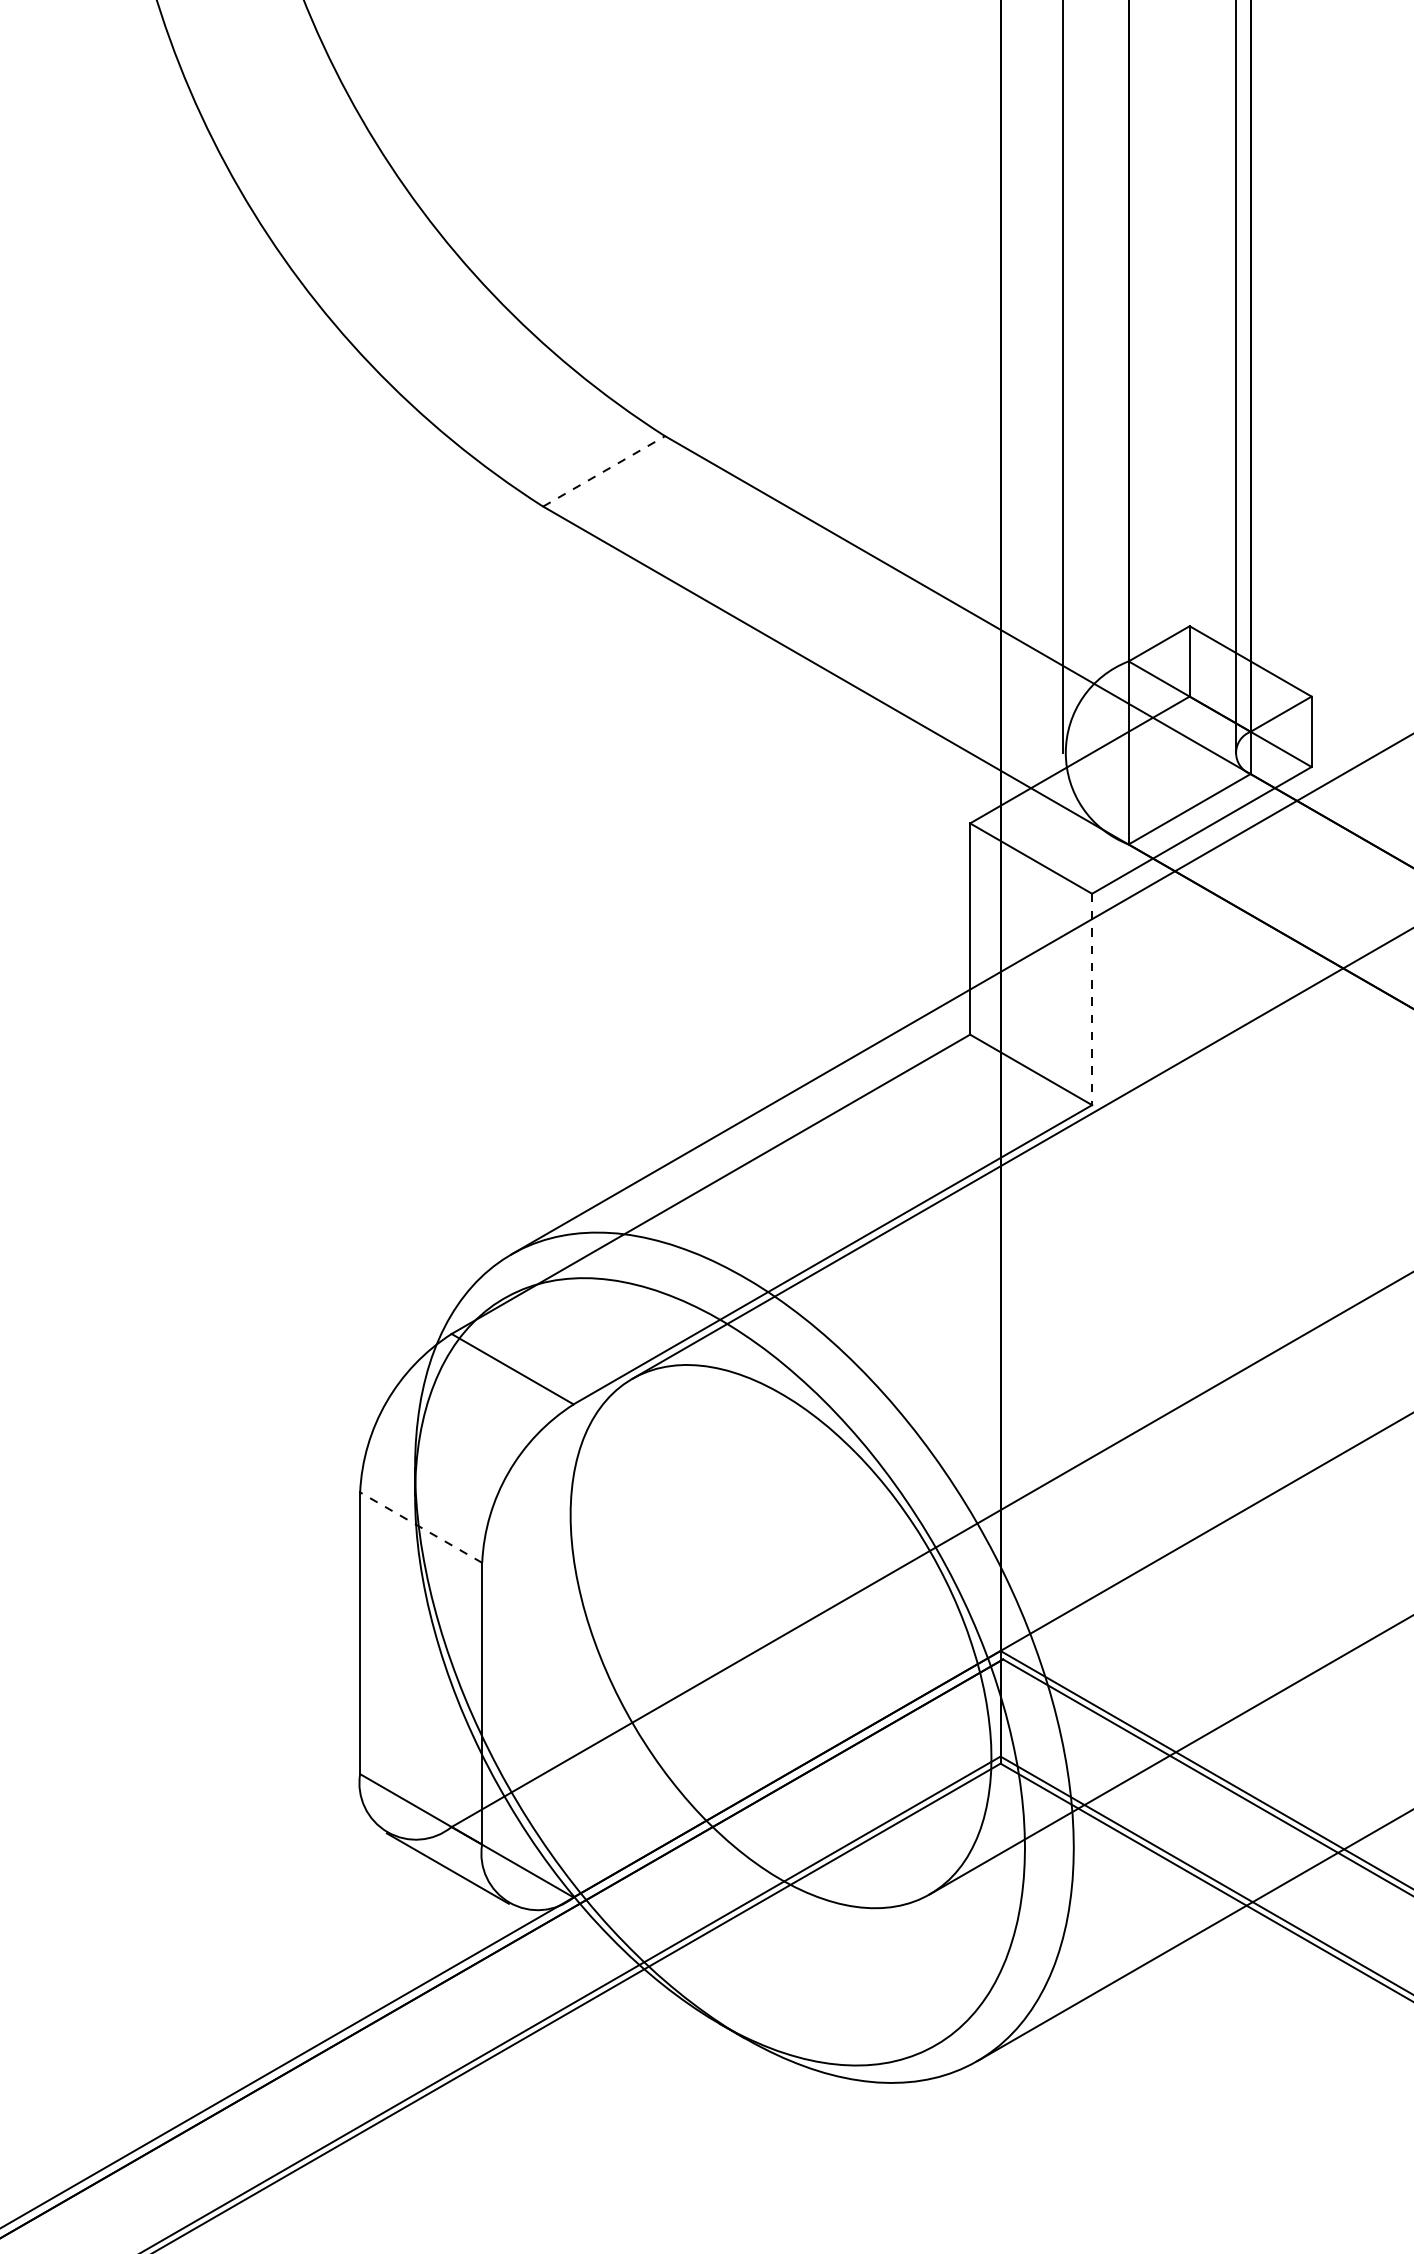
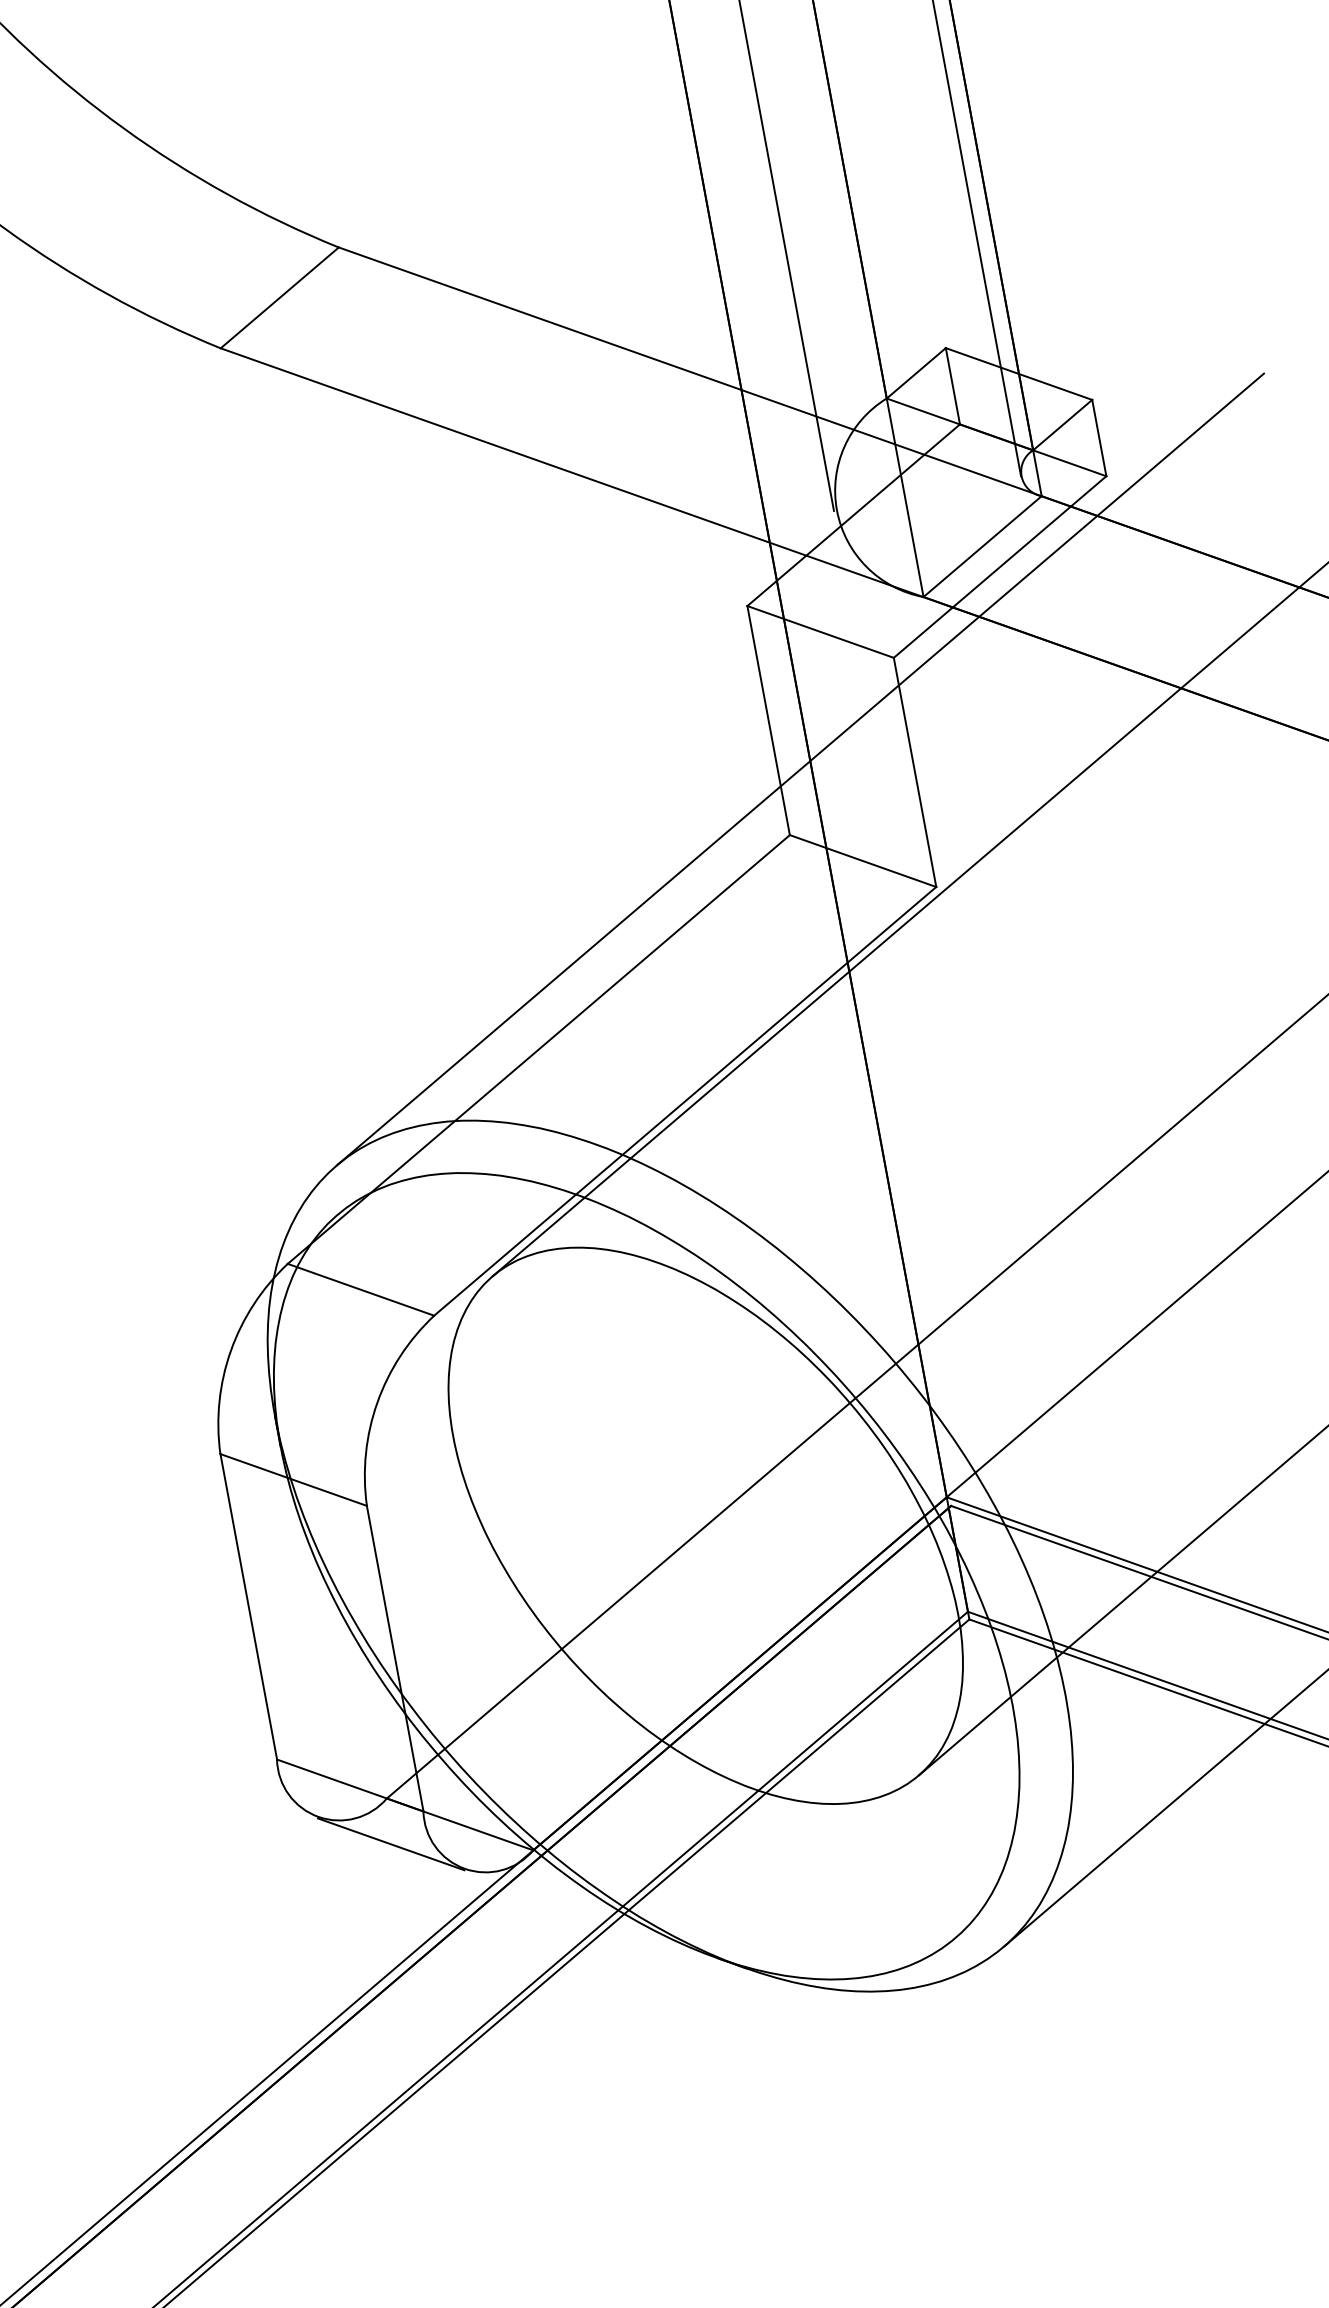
line: (604, 471) -> (280, 297), dashed -> solid
line: (1092, 999) -> (915, 772), dashed -> solid
line: (420, 1527) -> (292, 1479), dashed -> solid

